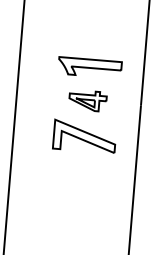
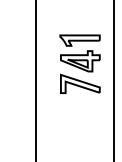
part: (87, 100) -> (80, 61), size x1.67

